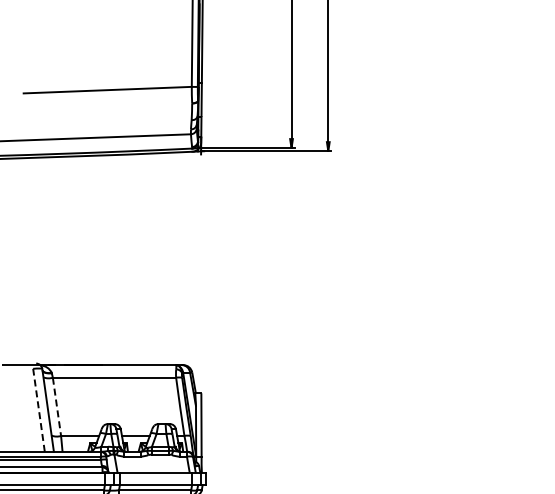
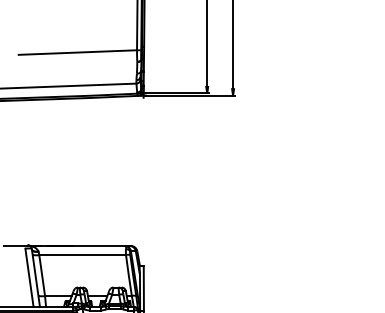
line: (56, 406) -> (41, 275), dashed -> solid
line: (38, 410) -> (29, 277), dashed -> solid

